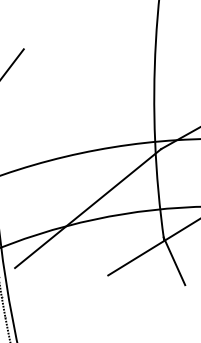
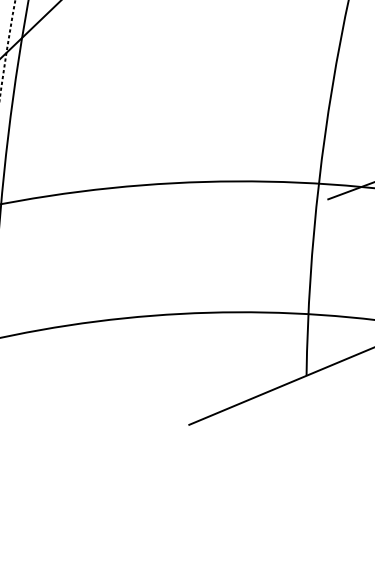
line: (88, 208) -> (171, 291), removed
line: (174, 261) -> (320, 418), removed

